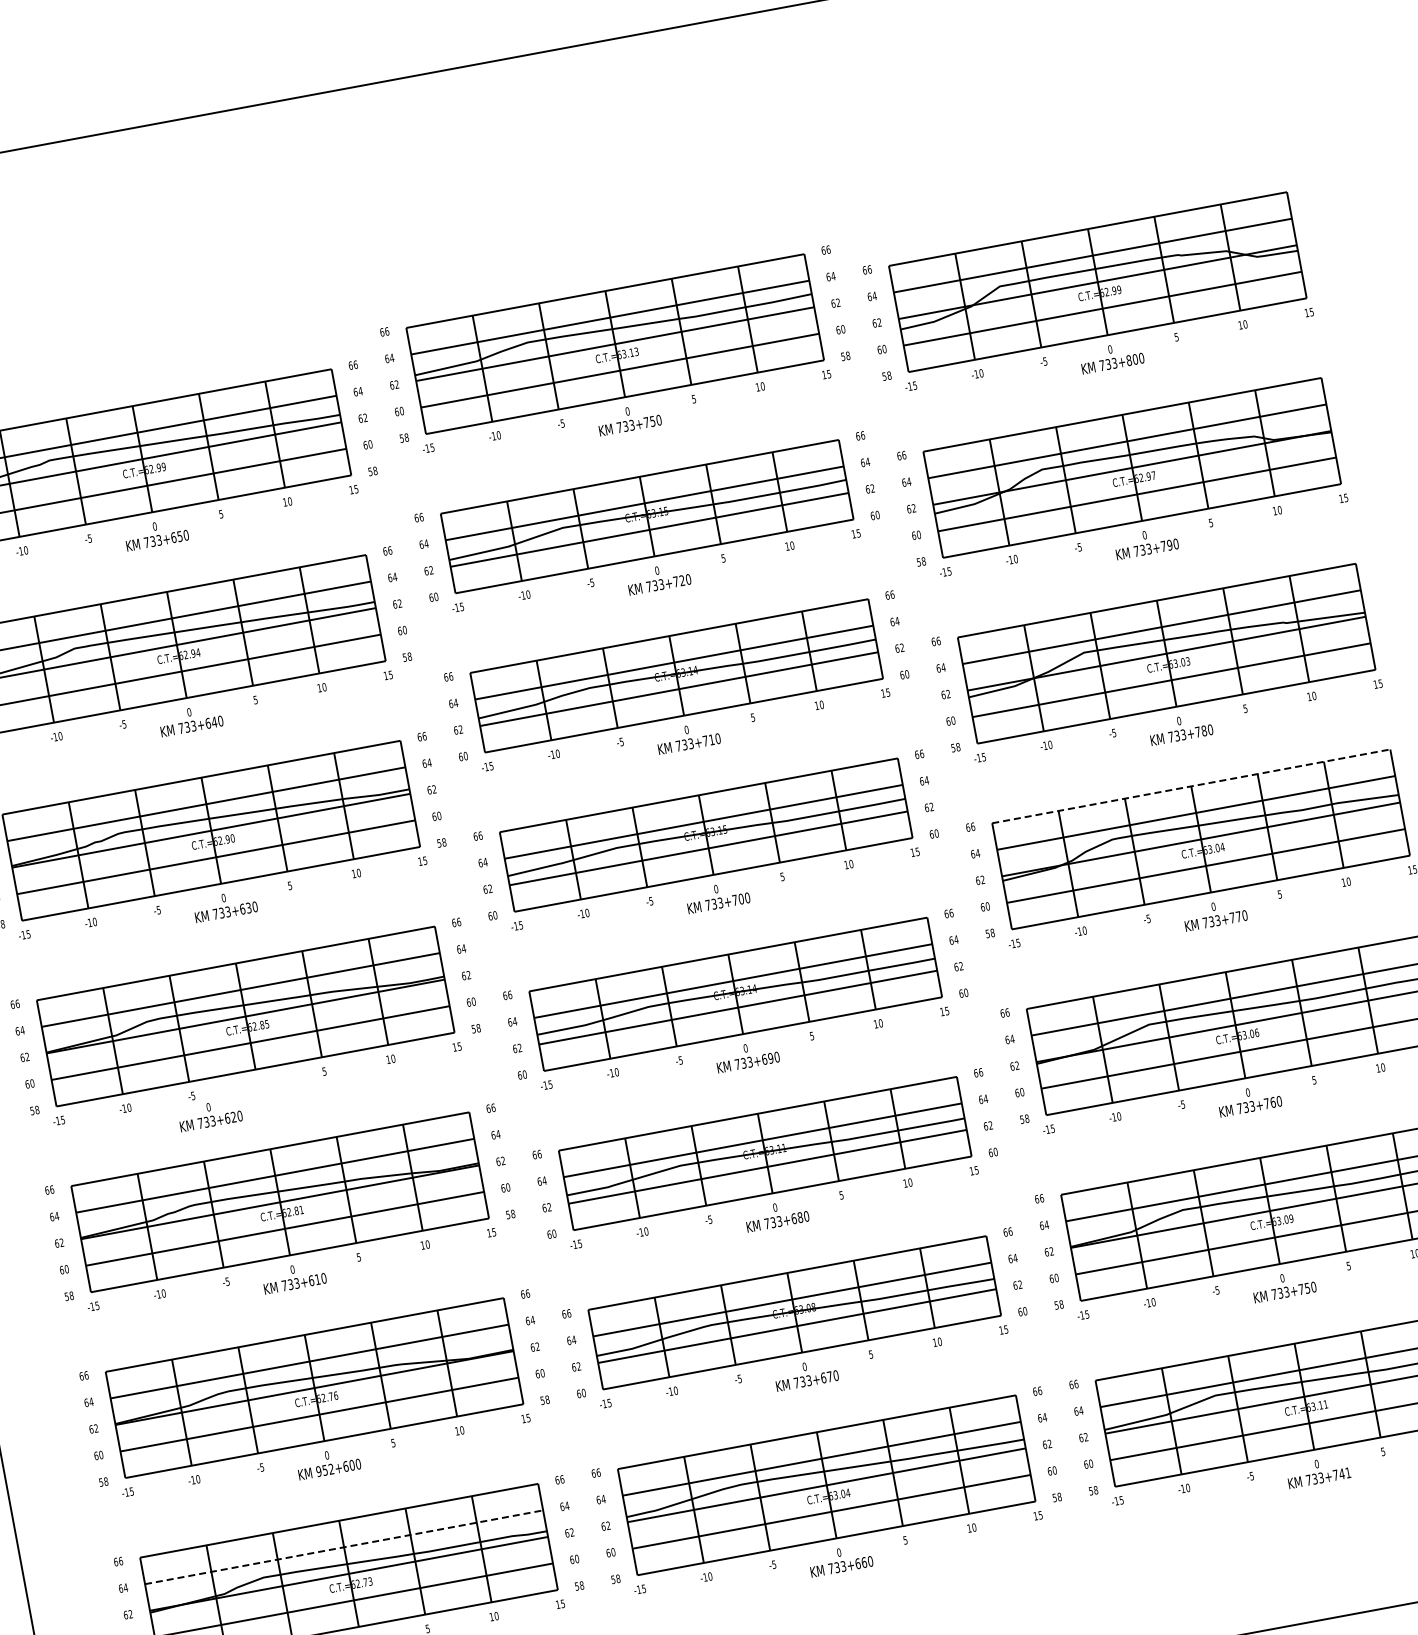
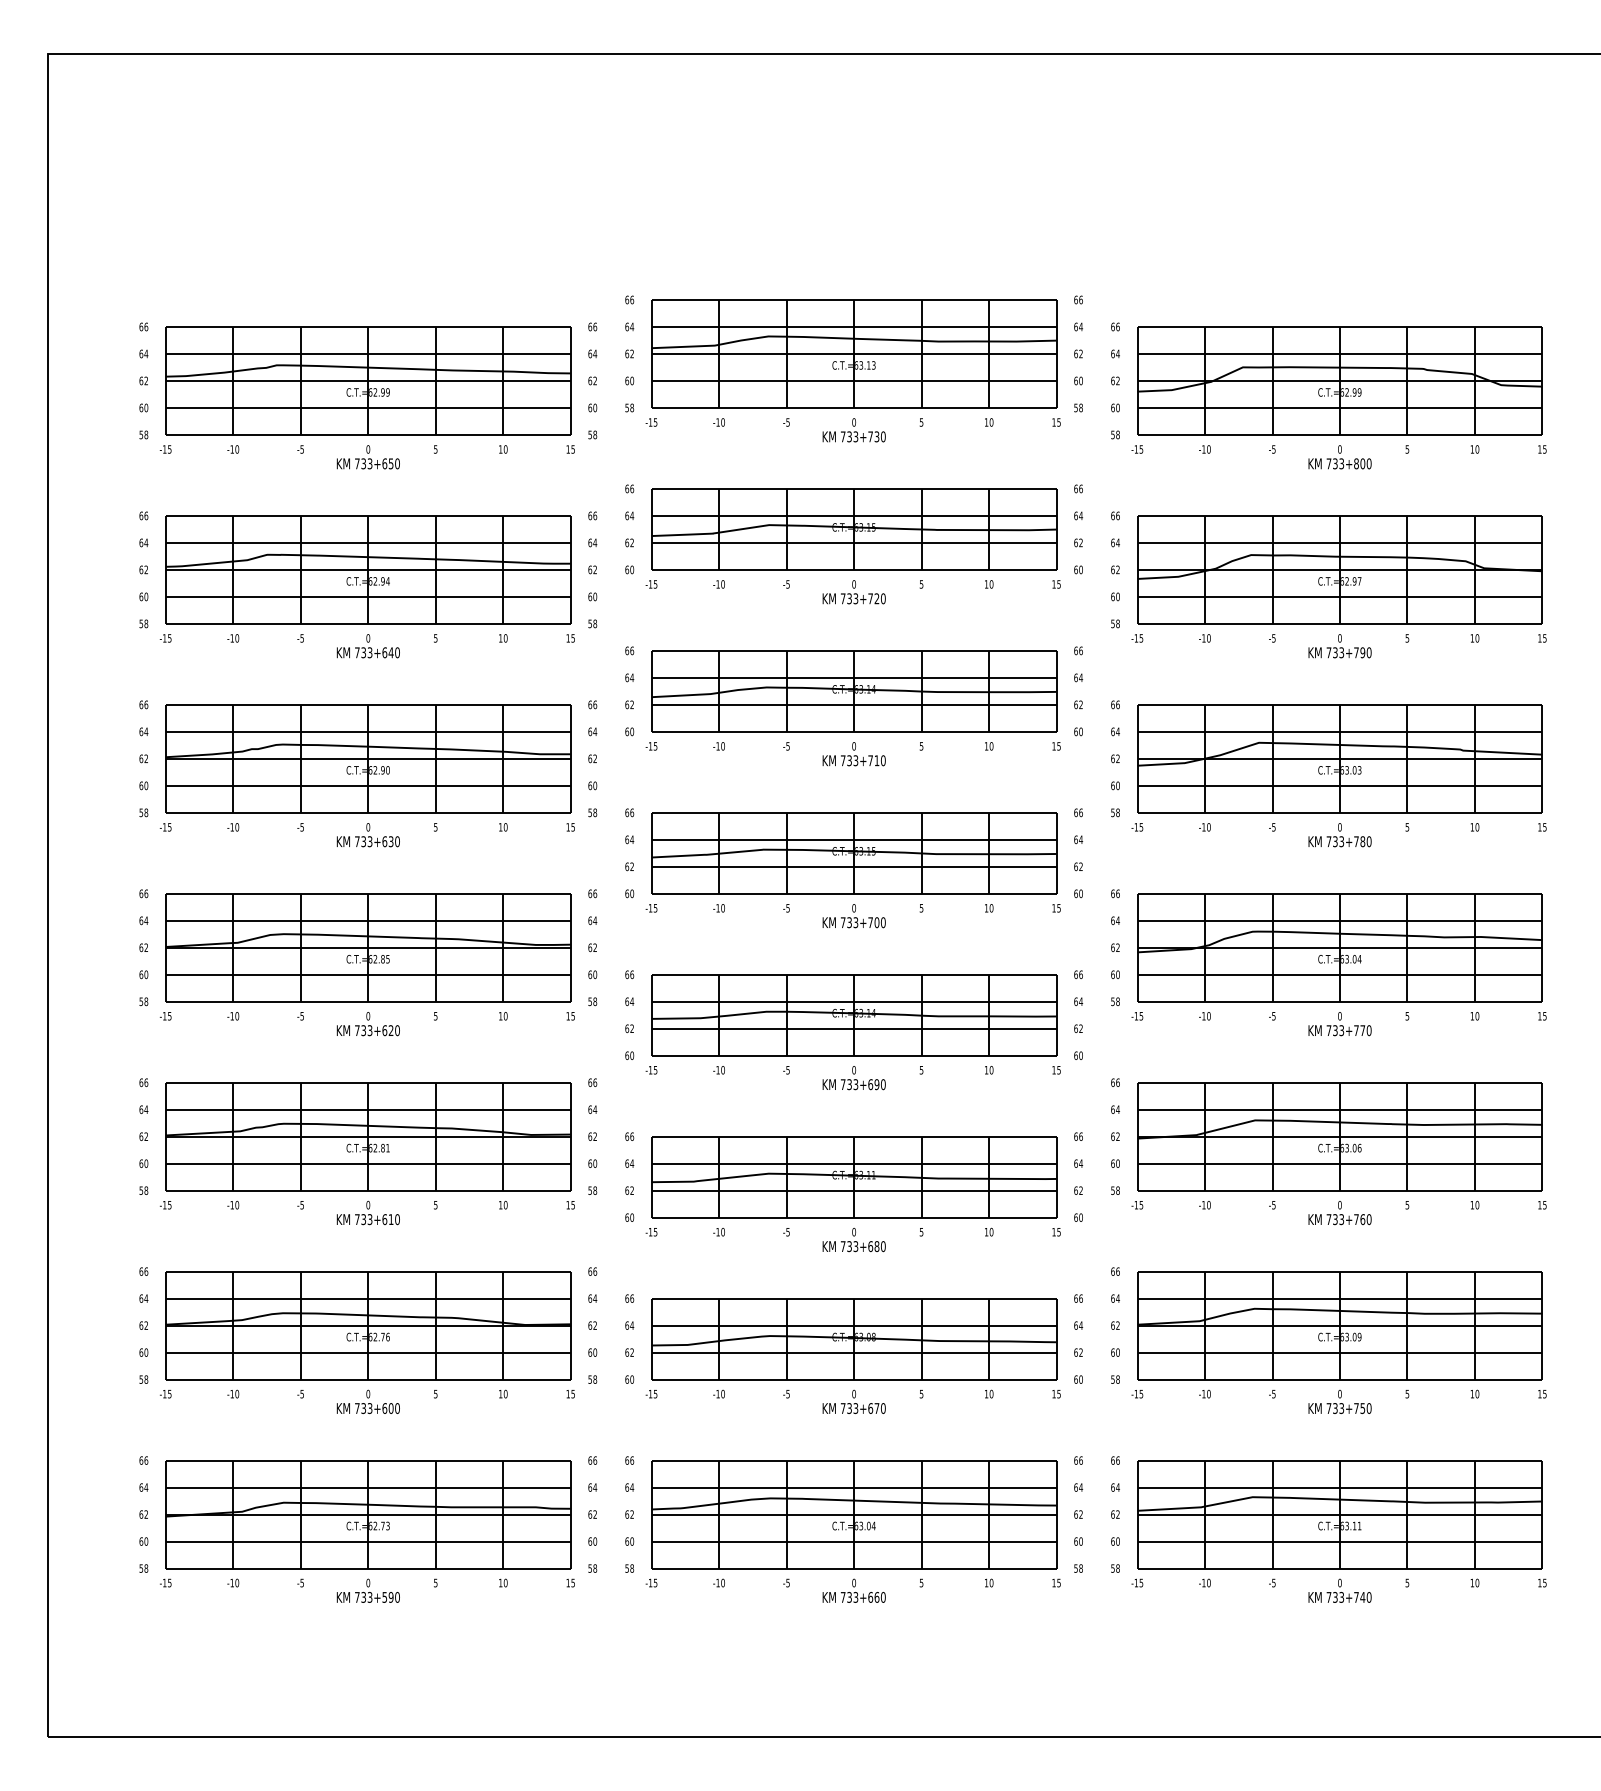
text: (653, 421) -> (877, 436), 733+750 -> 733+730
line: (1191, 785) -> (1340, 893), dashed -> solid
text: (209, 1115) -> (367, 1024), moved
text: (324, 1470) -> (363, 1408), 952+600 -> 733+600
text: (1347, 1473) -> (1368, 1597), 733+741 -> 733+740
line: (344, 1547) -> (368, 1487), dashed -> solid

